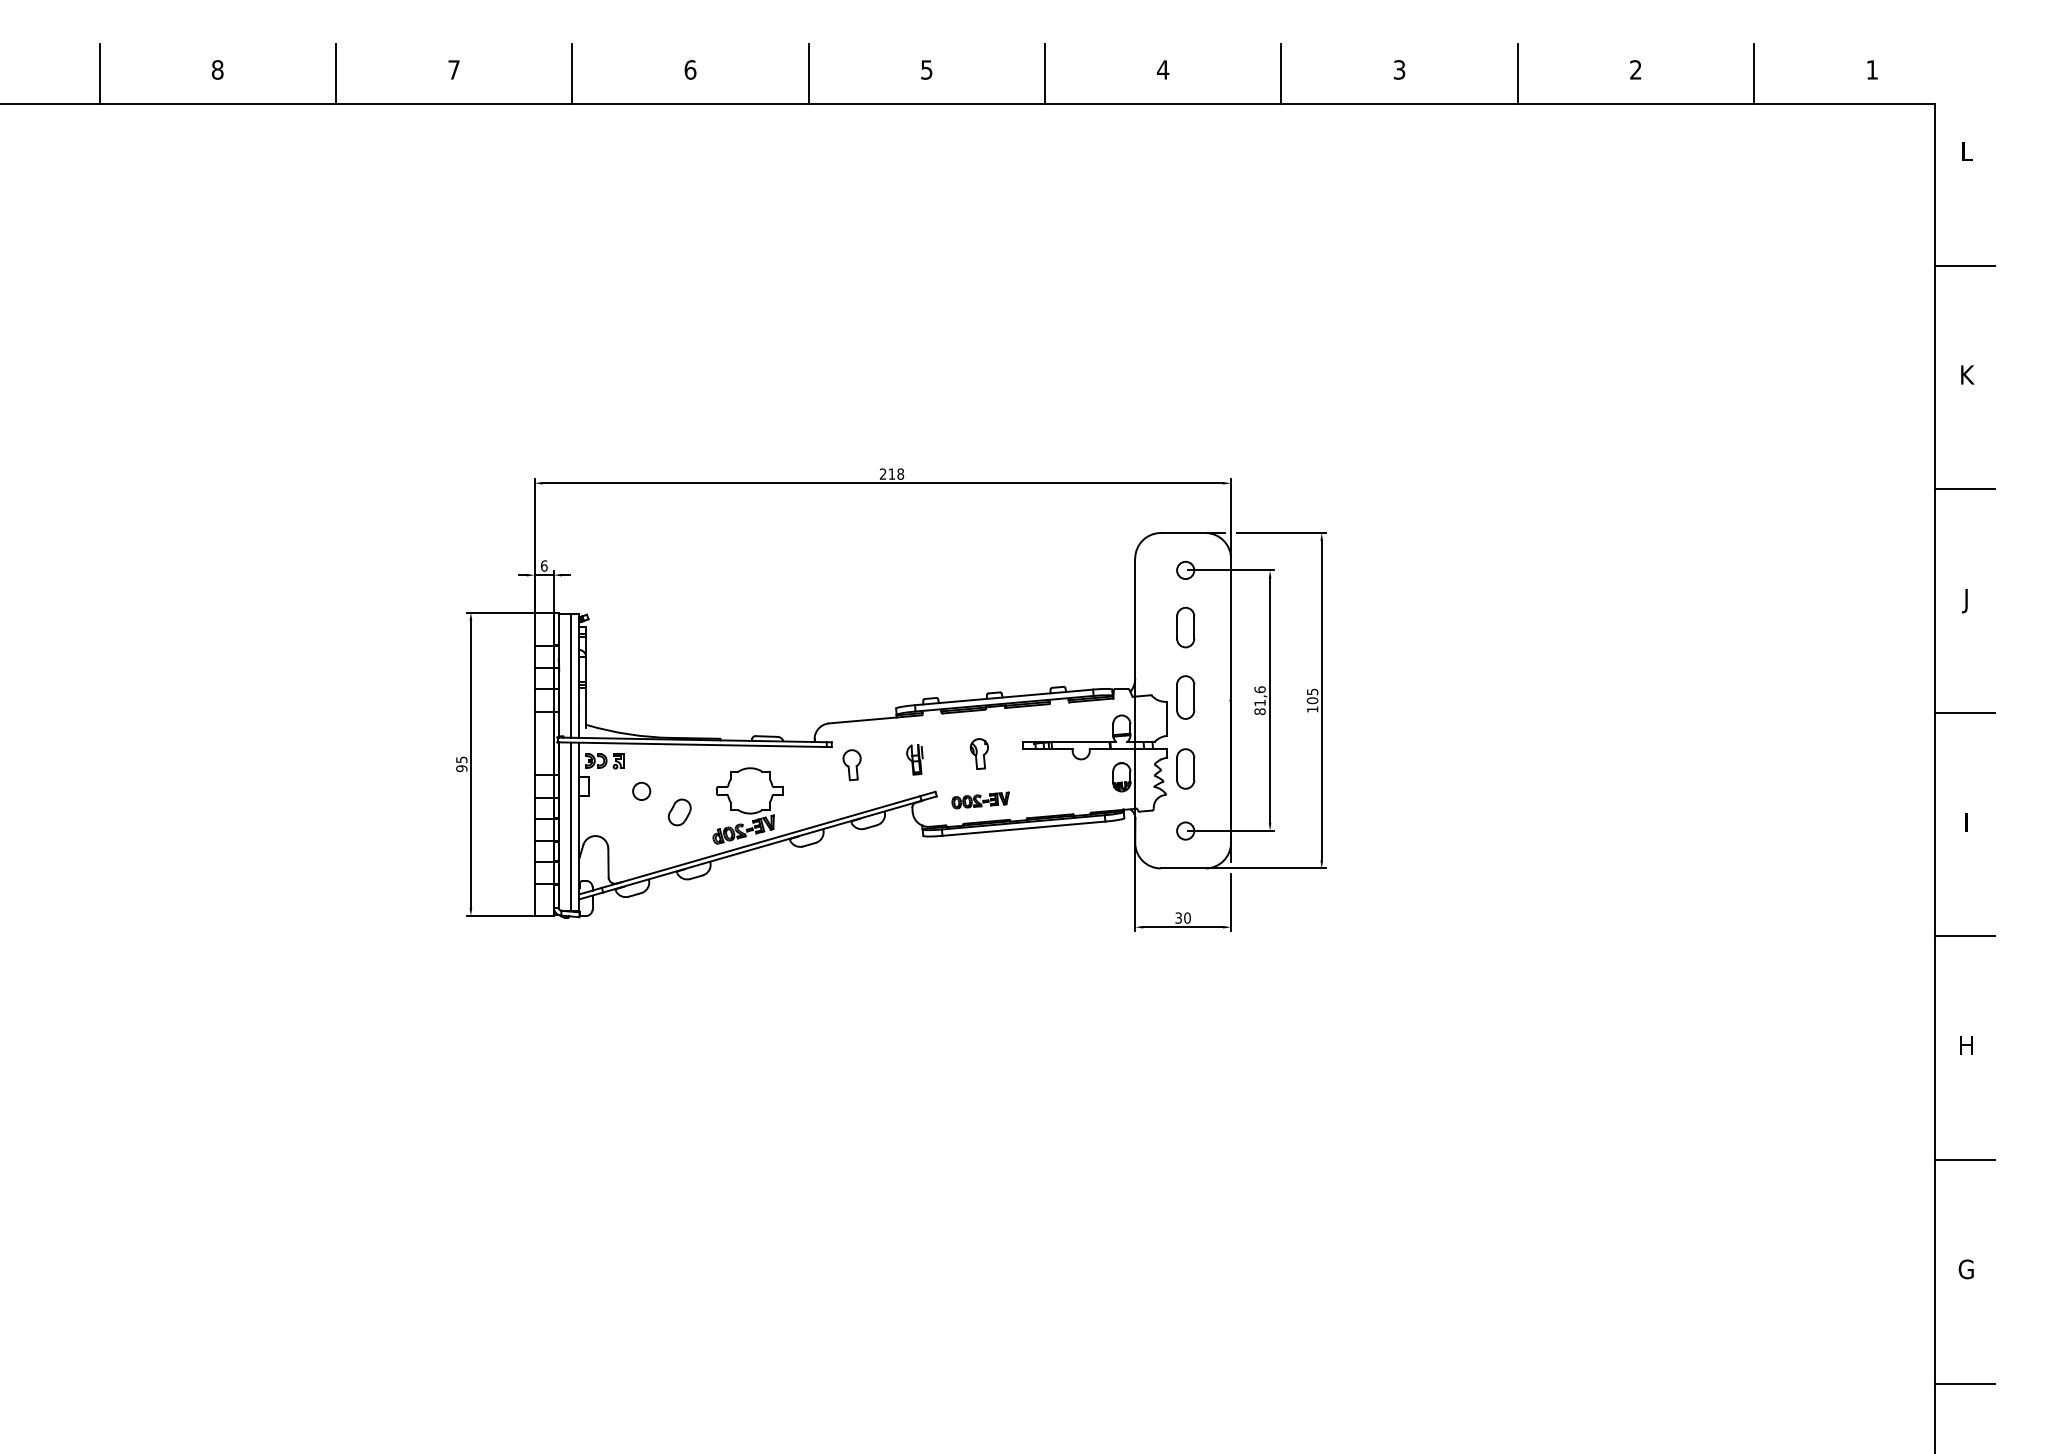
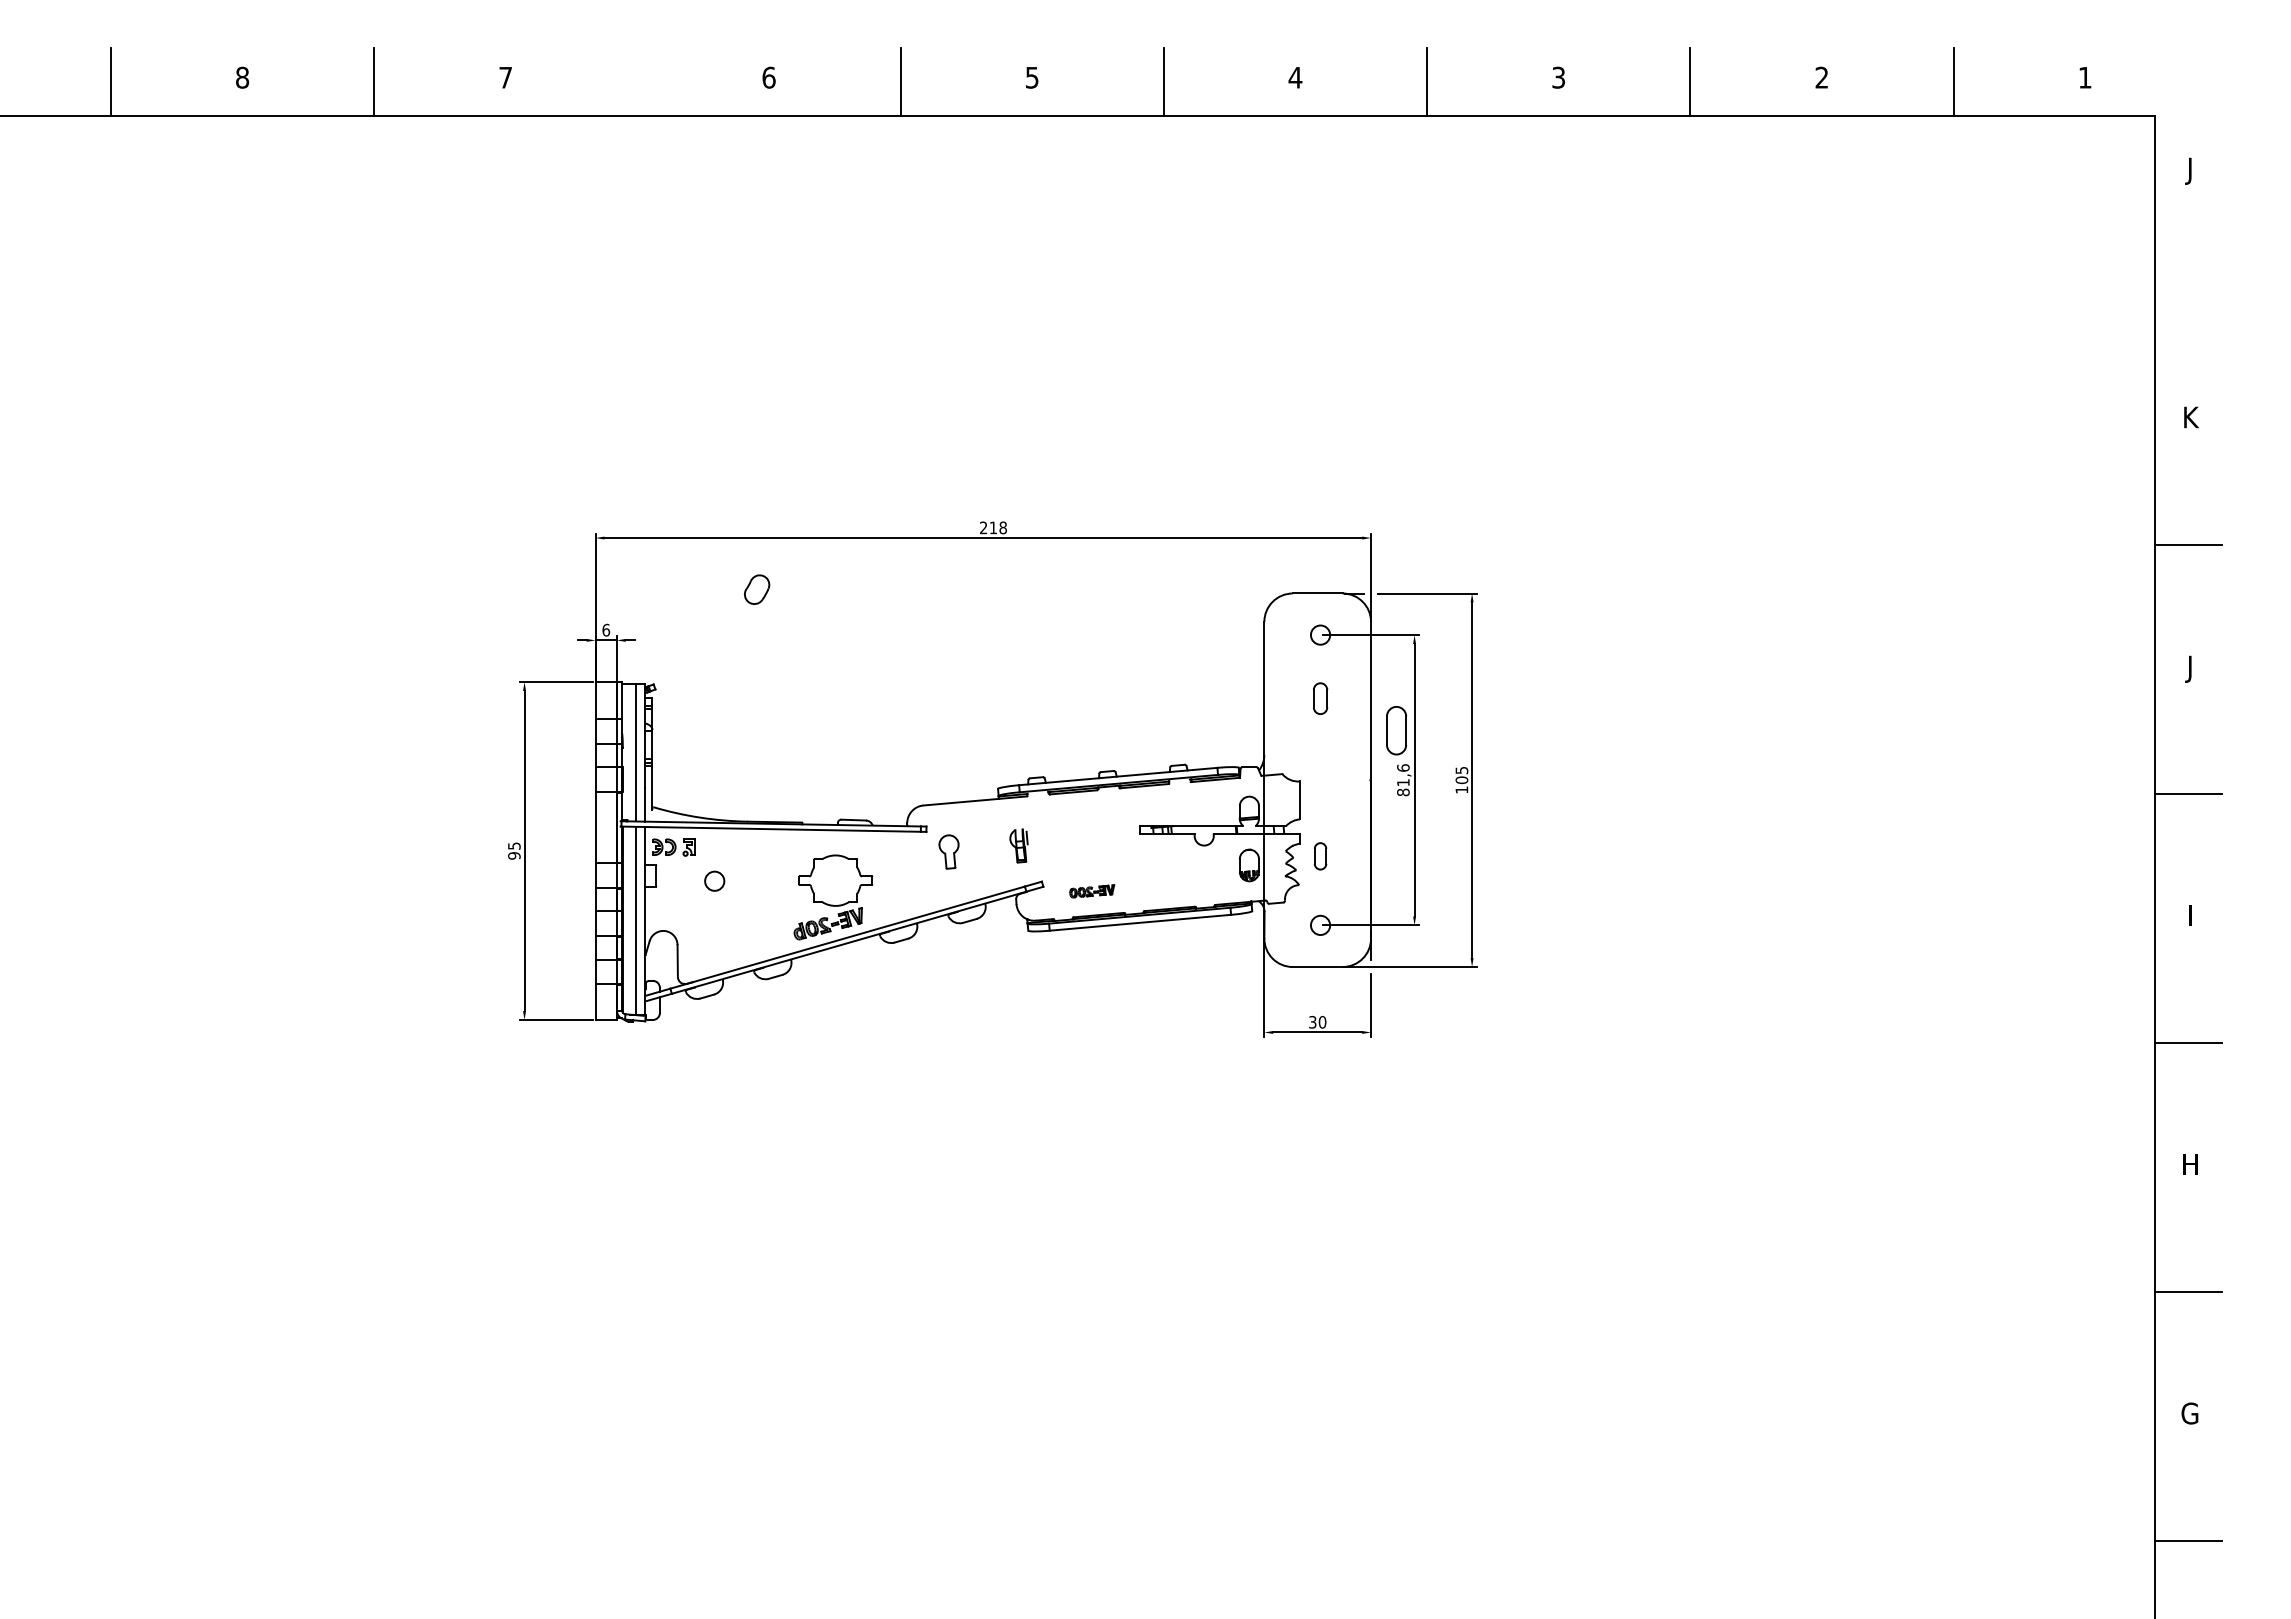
line: (572, 74) -> (637, 82), removed
text: (1966, 153) -> (2190, 170), L -> J
line: (1965, 265) -> (2188, 295), removed
part: (1185, 627) -> (1320, 698), size x0.7
part: (1185, 697) -> (1396, 730), moved
part: (979, 753) -> (1090, 839), removed
part: (1185, 769) -> (1320, 856), size x0.6
part: (980, 800) -> (1091, 891), size x0.7
part: (679, 812) -> (756, 589), moved

